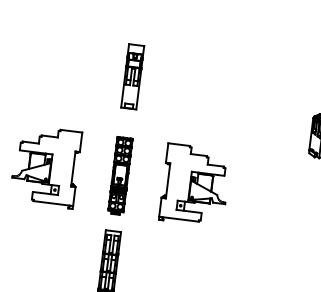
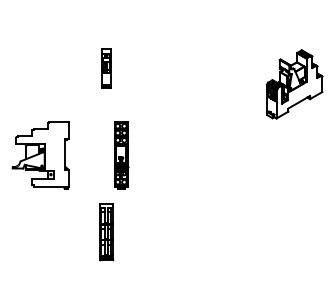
part: (133, 76) -> (106, 67), size x0.7
part: (120, 176) -> (121, 155), moved
part: (194, 185) -> (171, 155), removed

